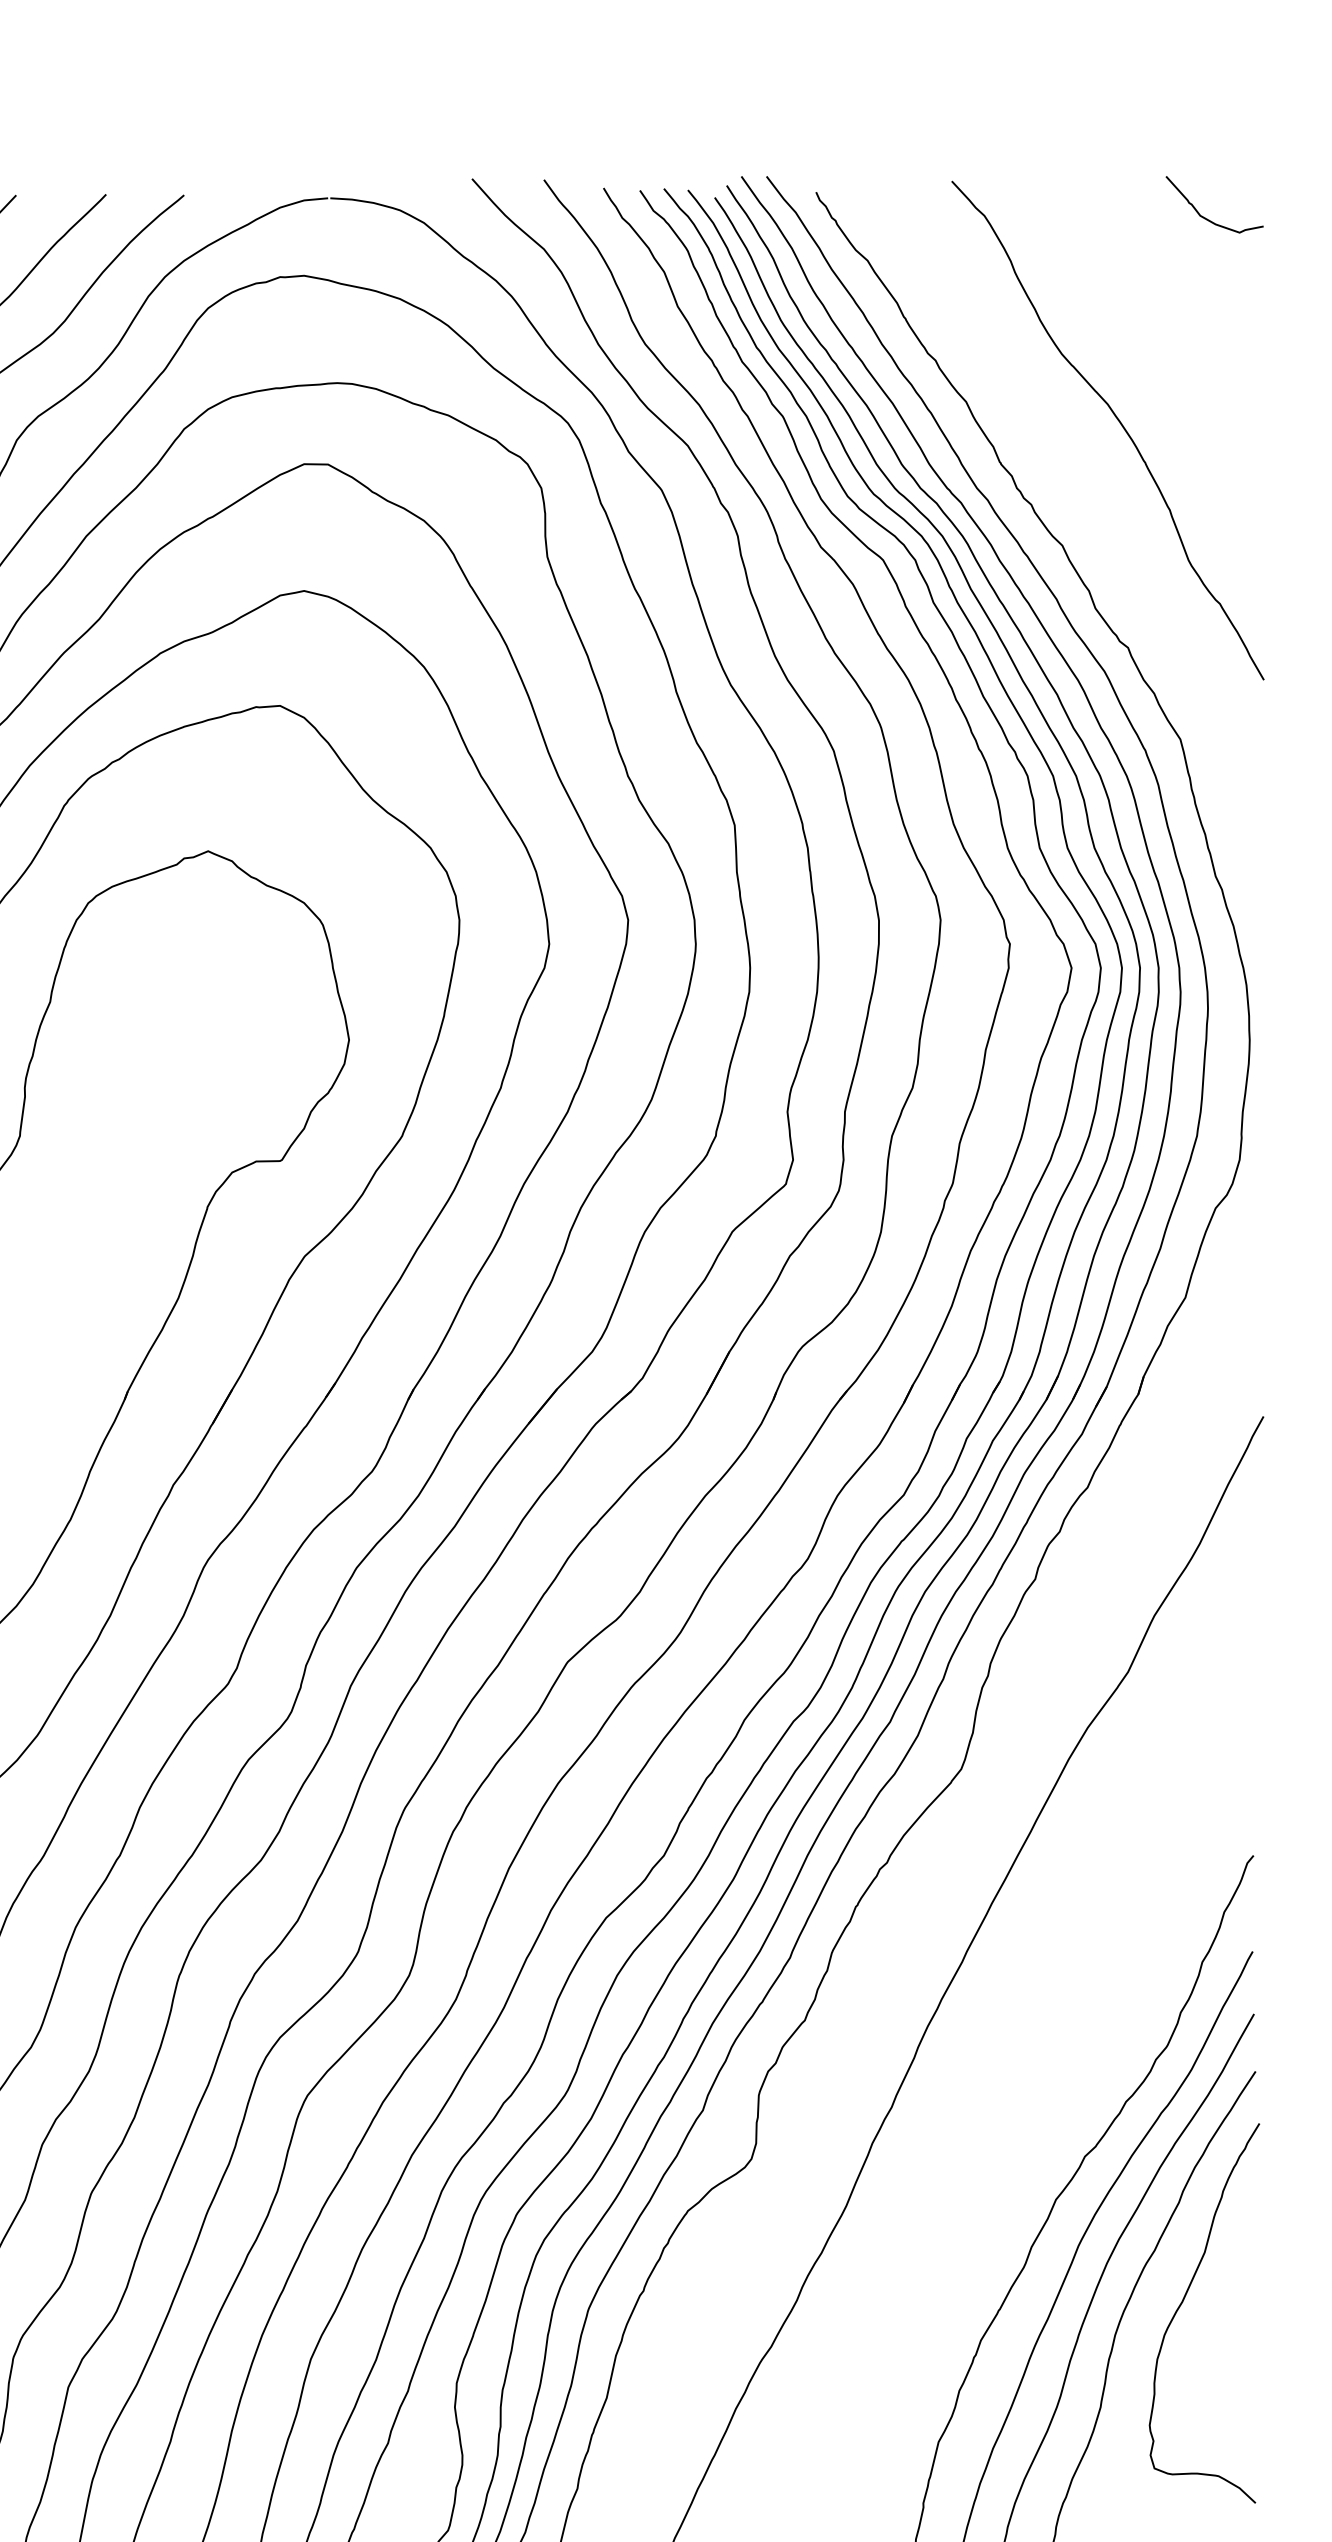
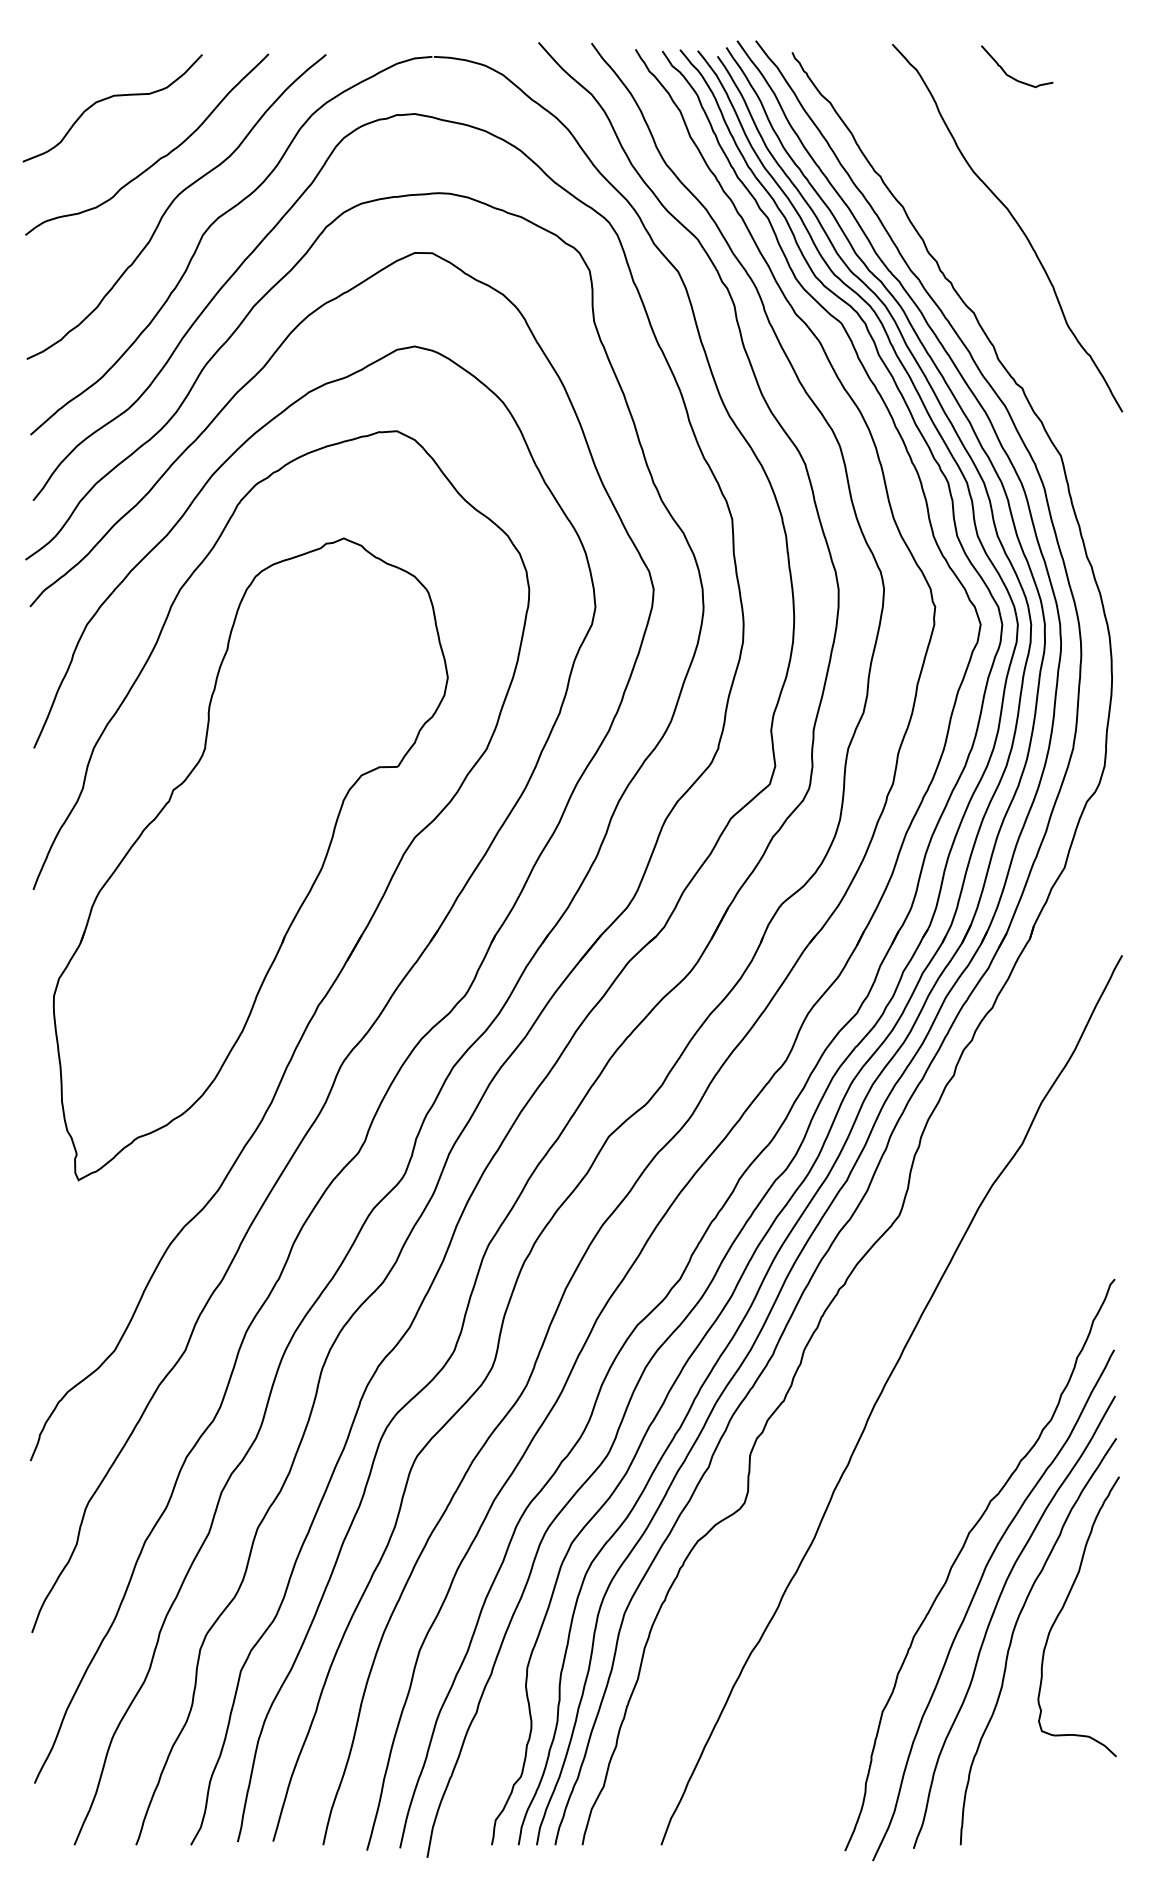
curve: (1205, 216) -> (1010, 75), moved

